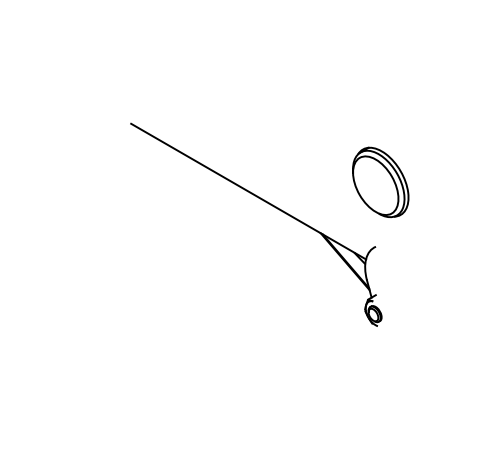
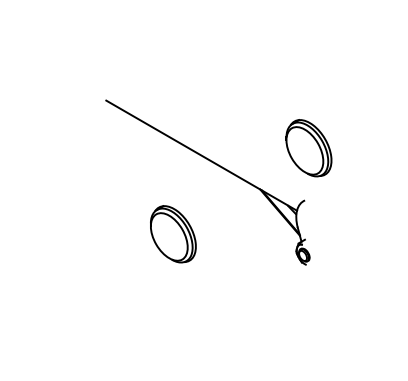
part: (213, 288) -> (173, 234), added

